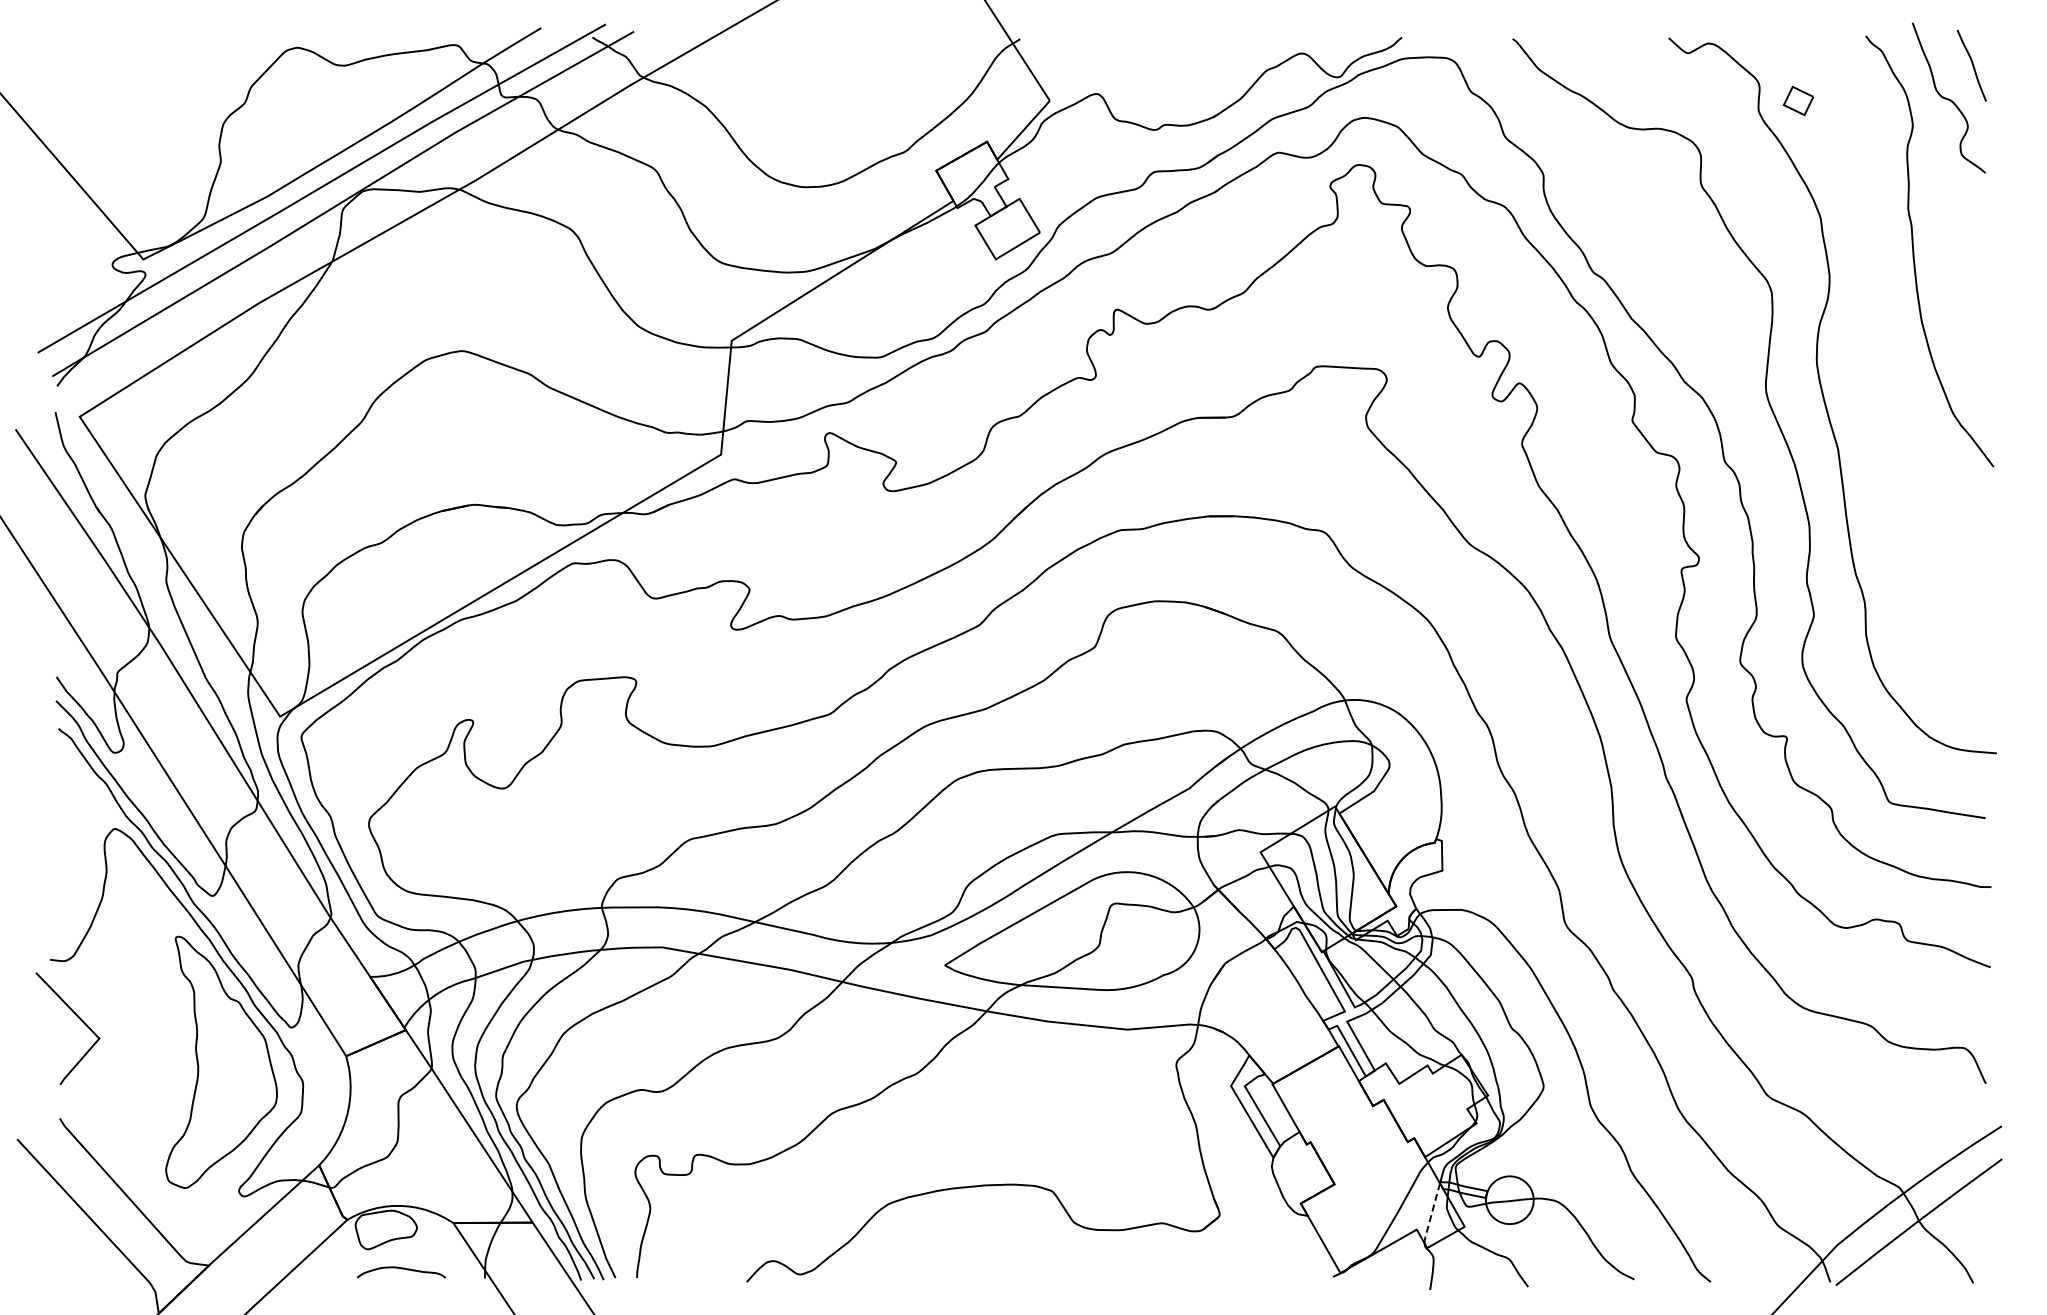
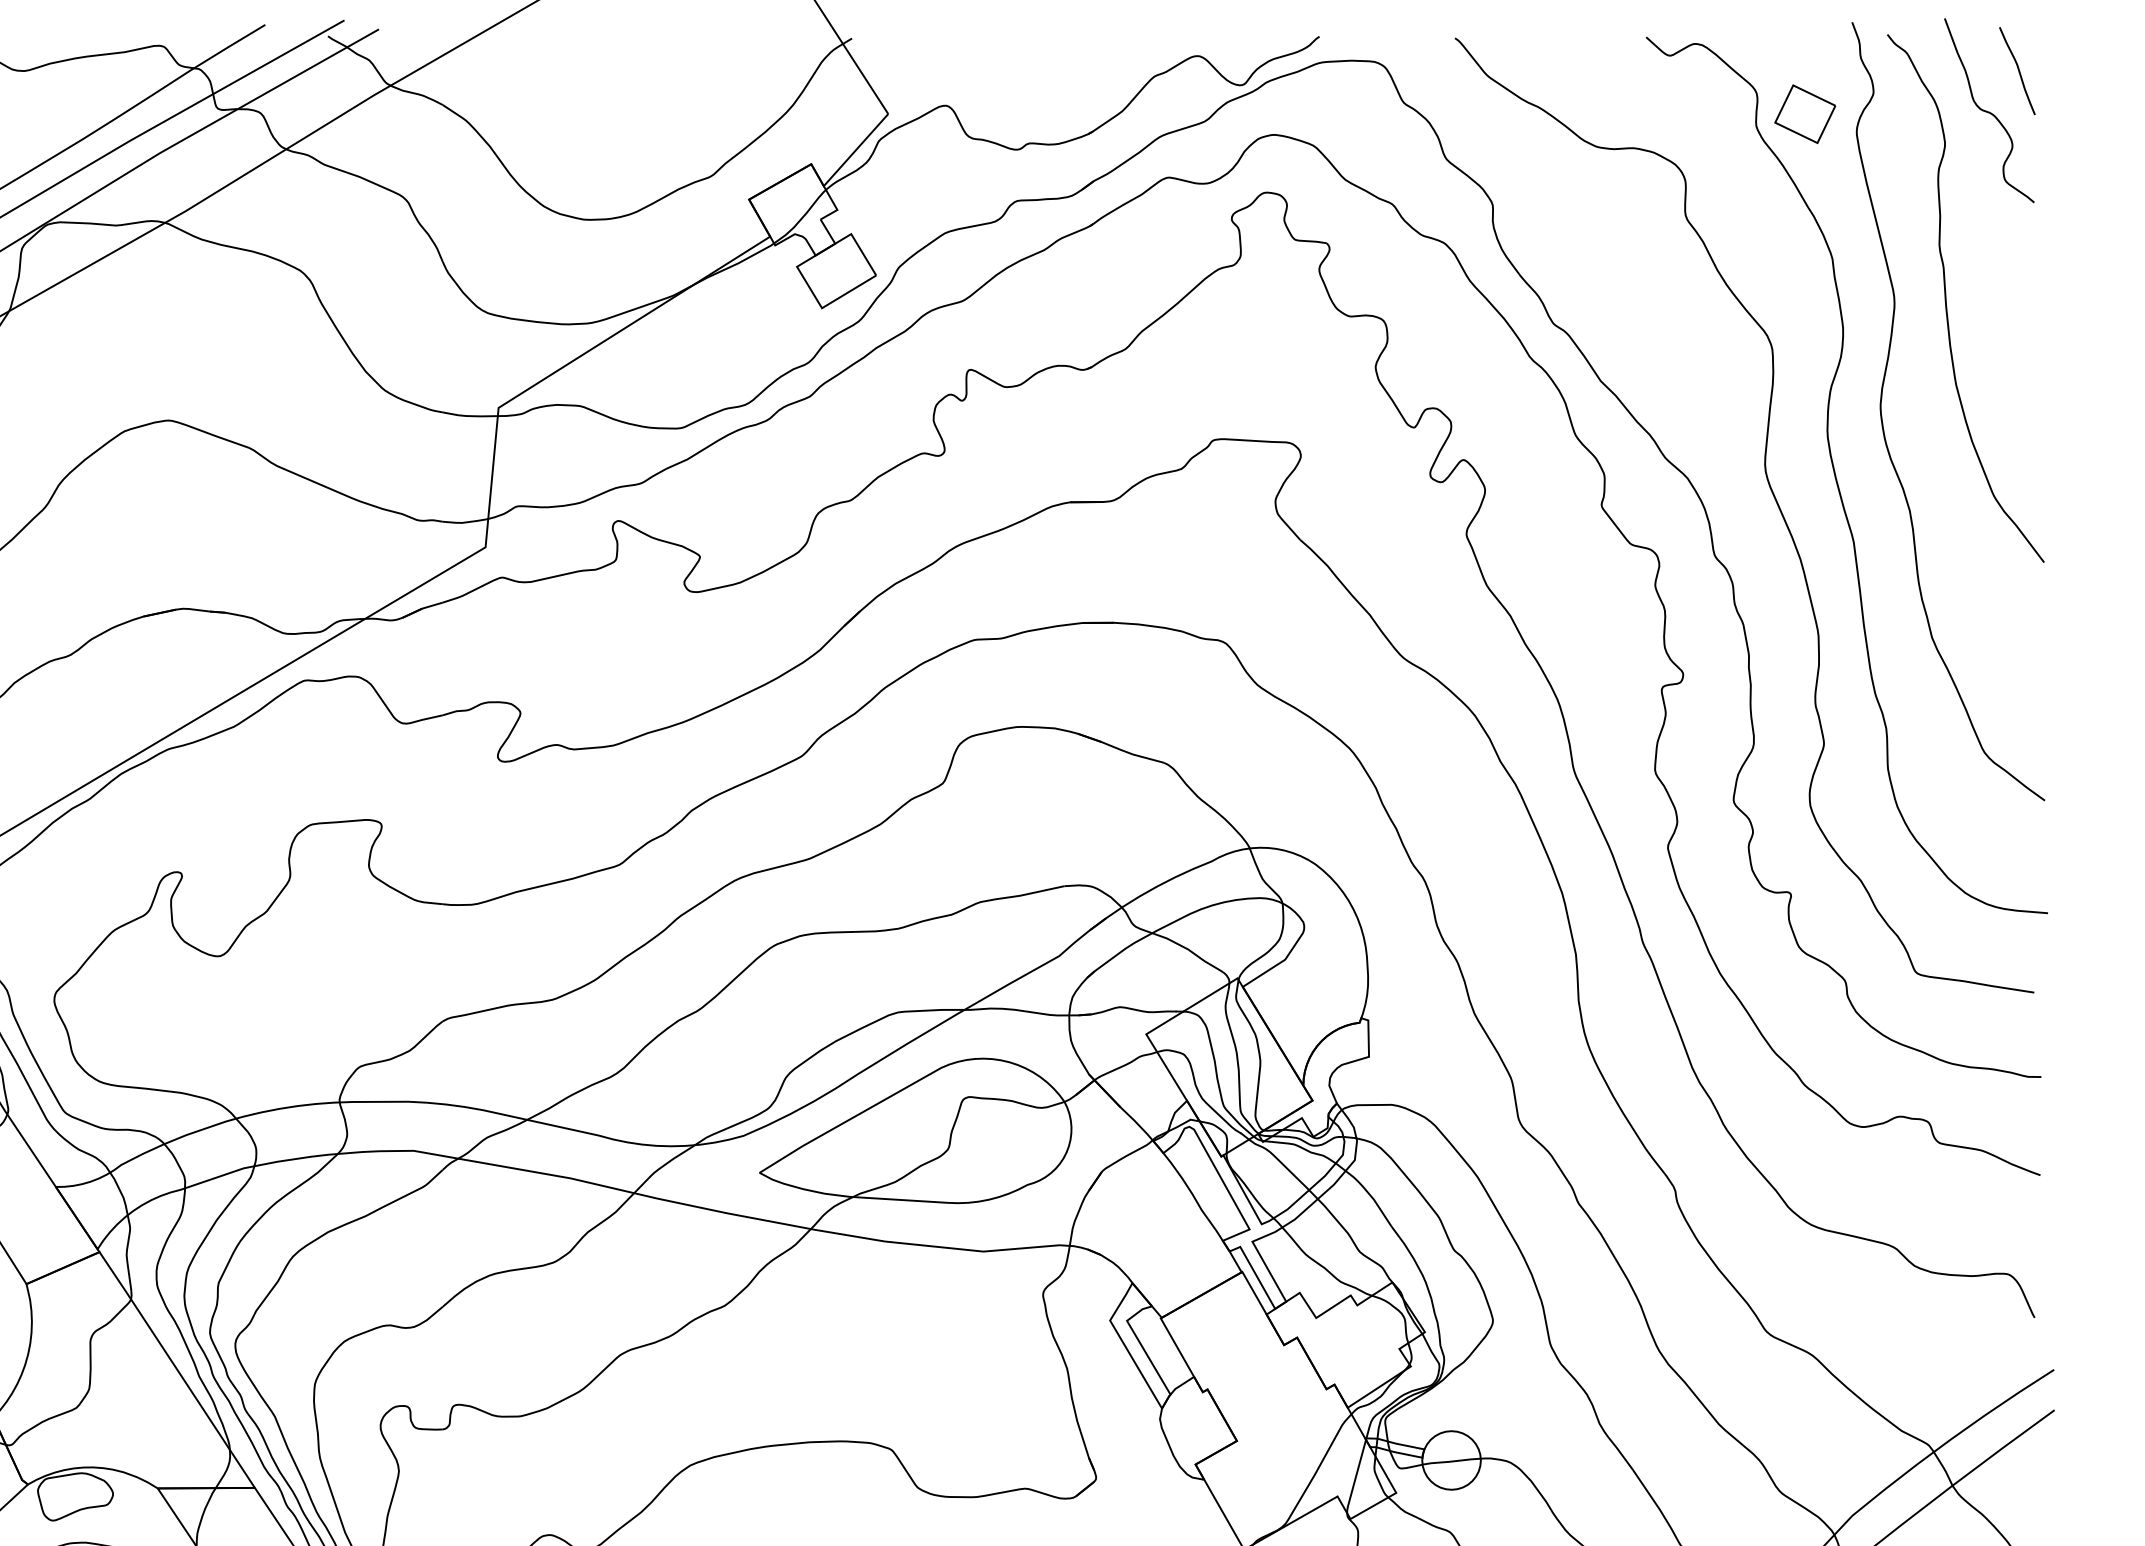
part: (1798, 100) -> (1805, 113), size x1.67
curve: (1862, 351) -> (1883, 421), added
line: (1431, 1215) -> (1355, 1479), dashed -> solid

